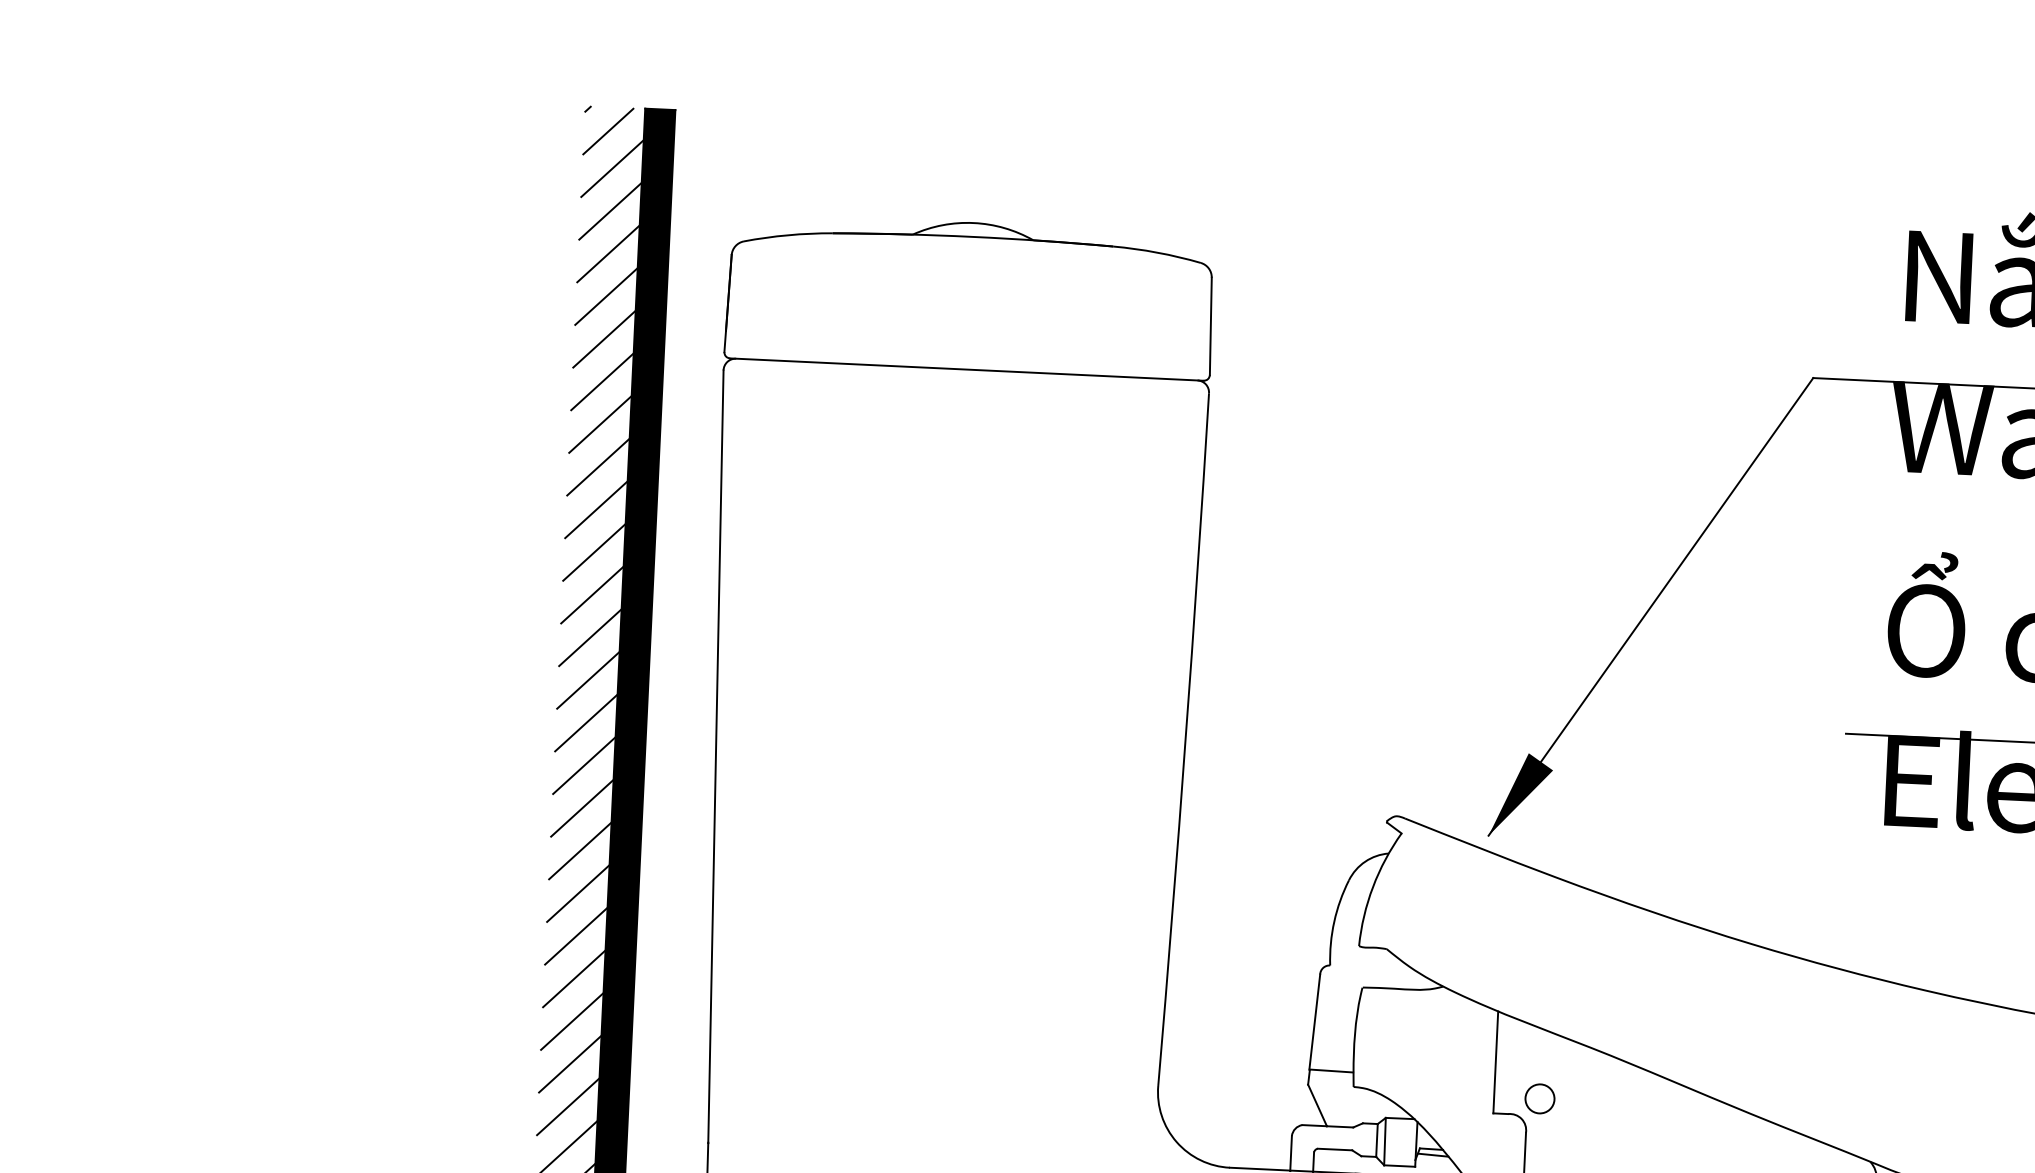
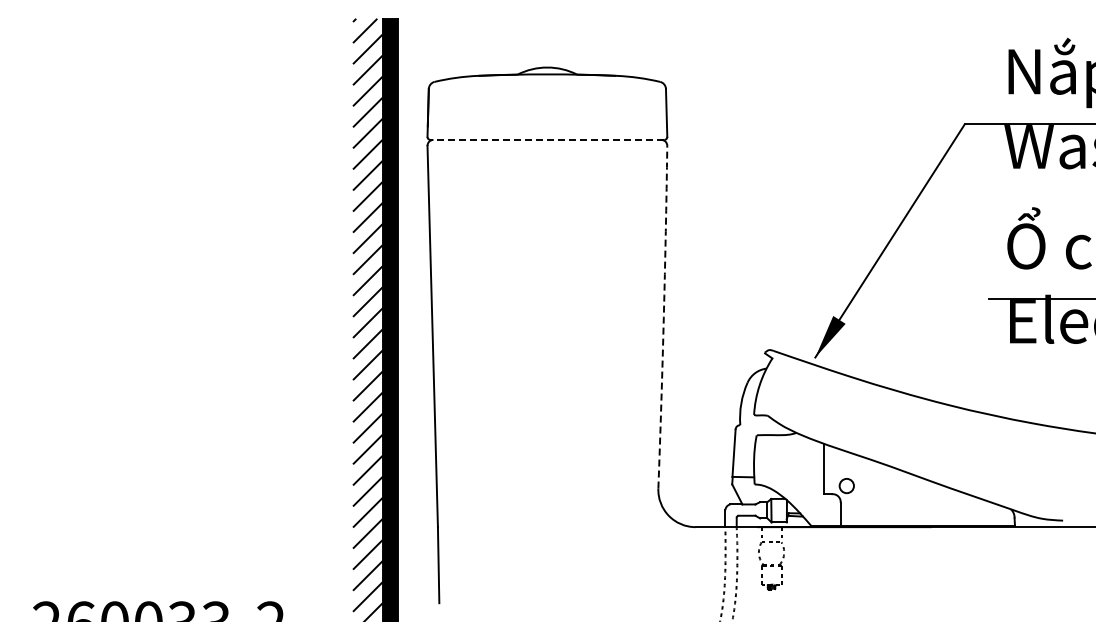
line: (967, 368) -> (547, 139), solid -> dashed
arc: (1184, 740) -> (663, 317), solid -> dashed

